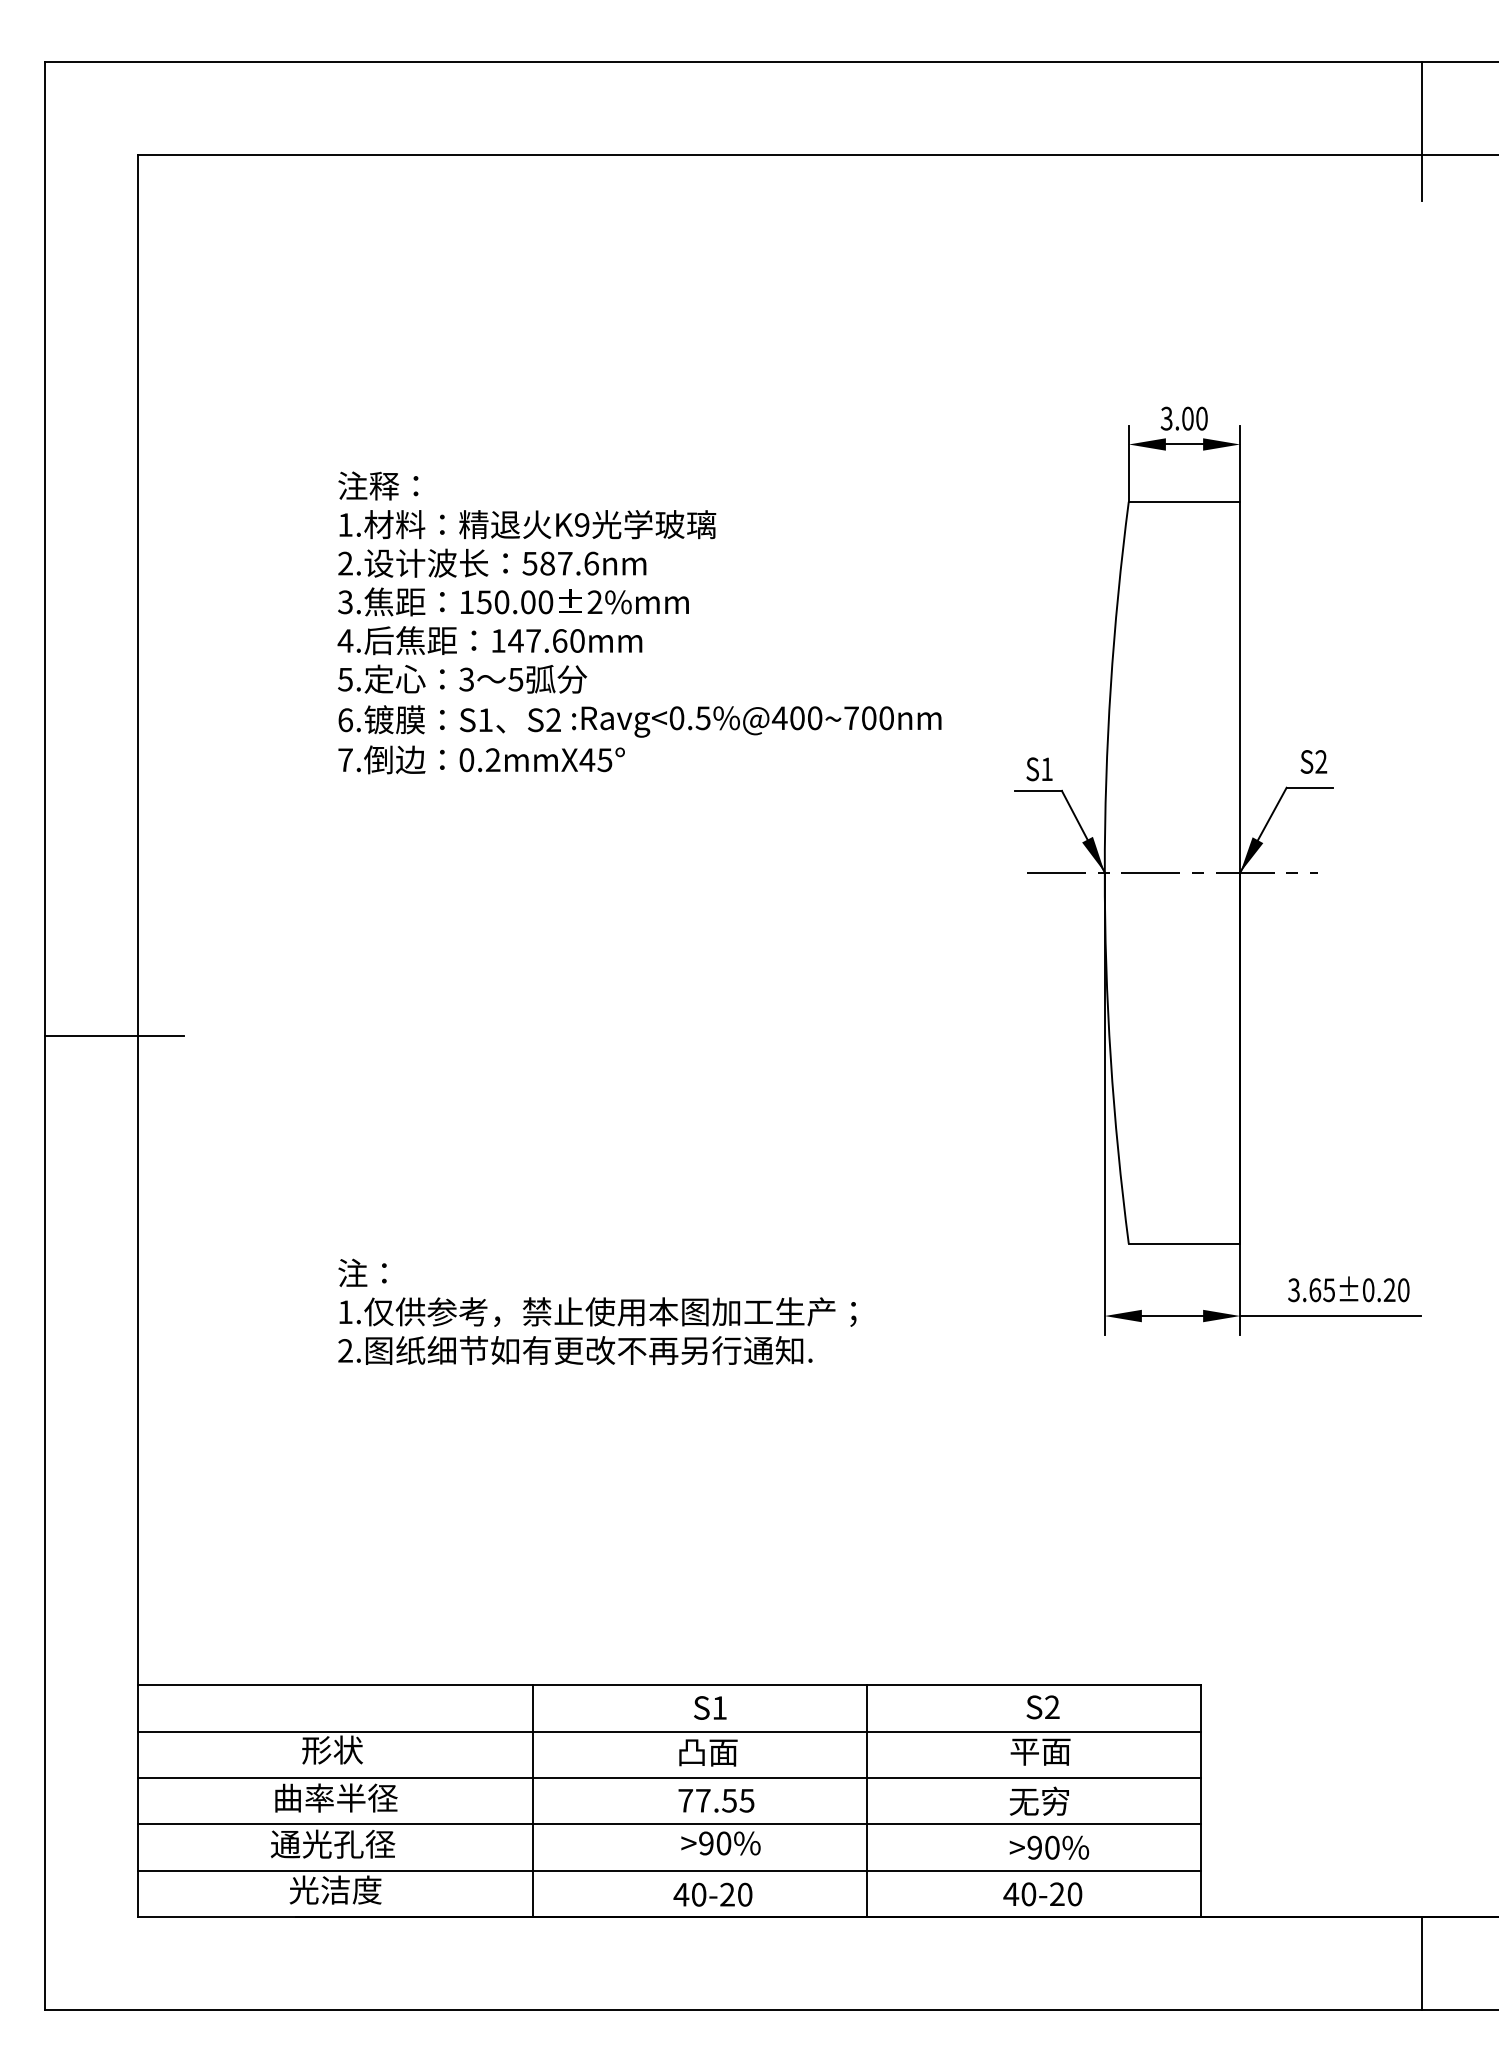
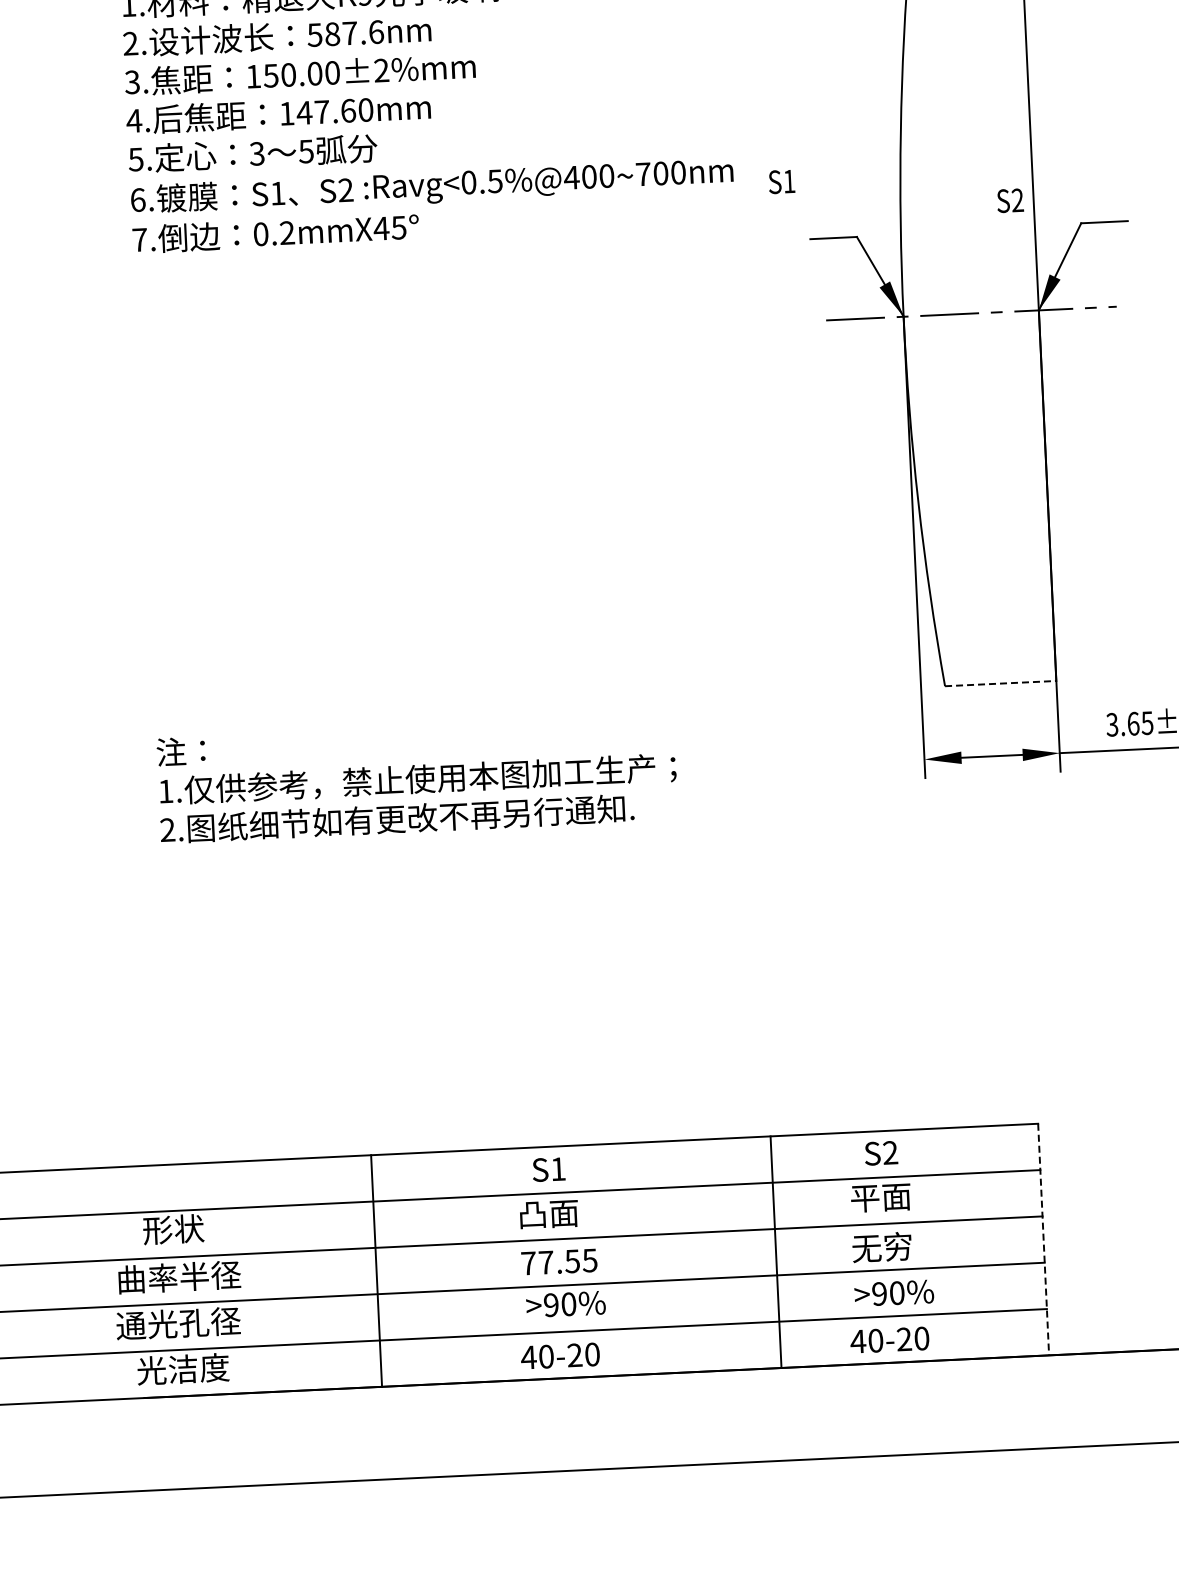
text: (1313, 761) -> (1009, 200), moved
text: (1039, 769) -> (781, 182), moved
line: (1184, 1243) -> (1000, 683), solid -> dashed
line: (867, 1801) -> (776, 1252), moved
line: (1201, 1801) -> (1043, 1239), solid -> dashed

